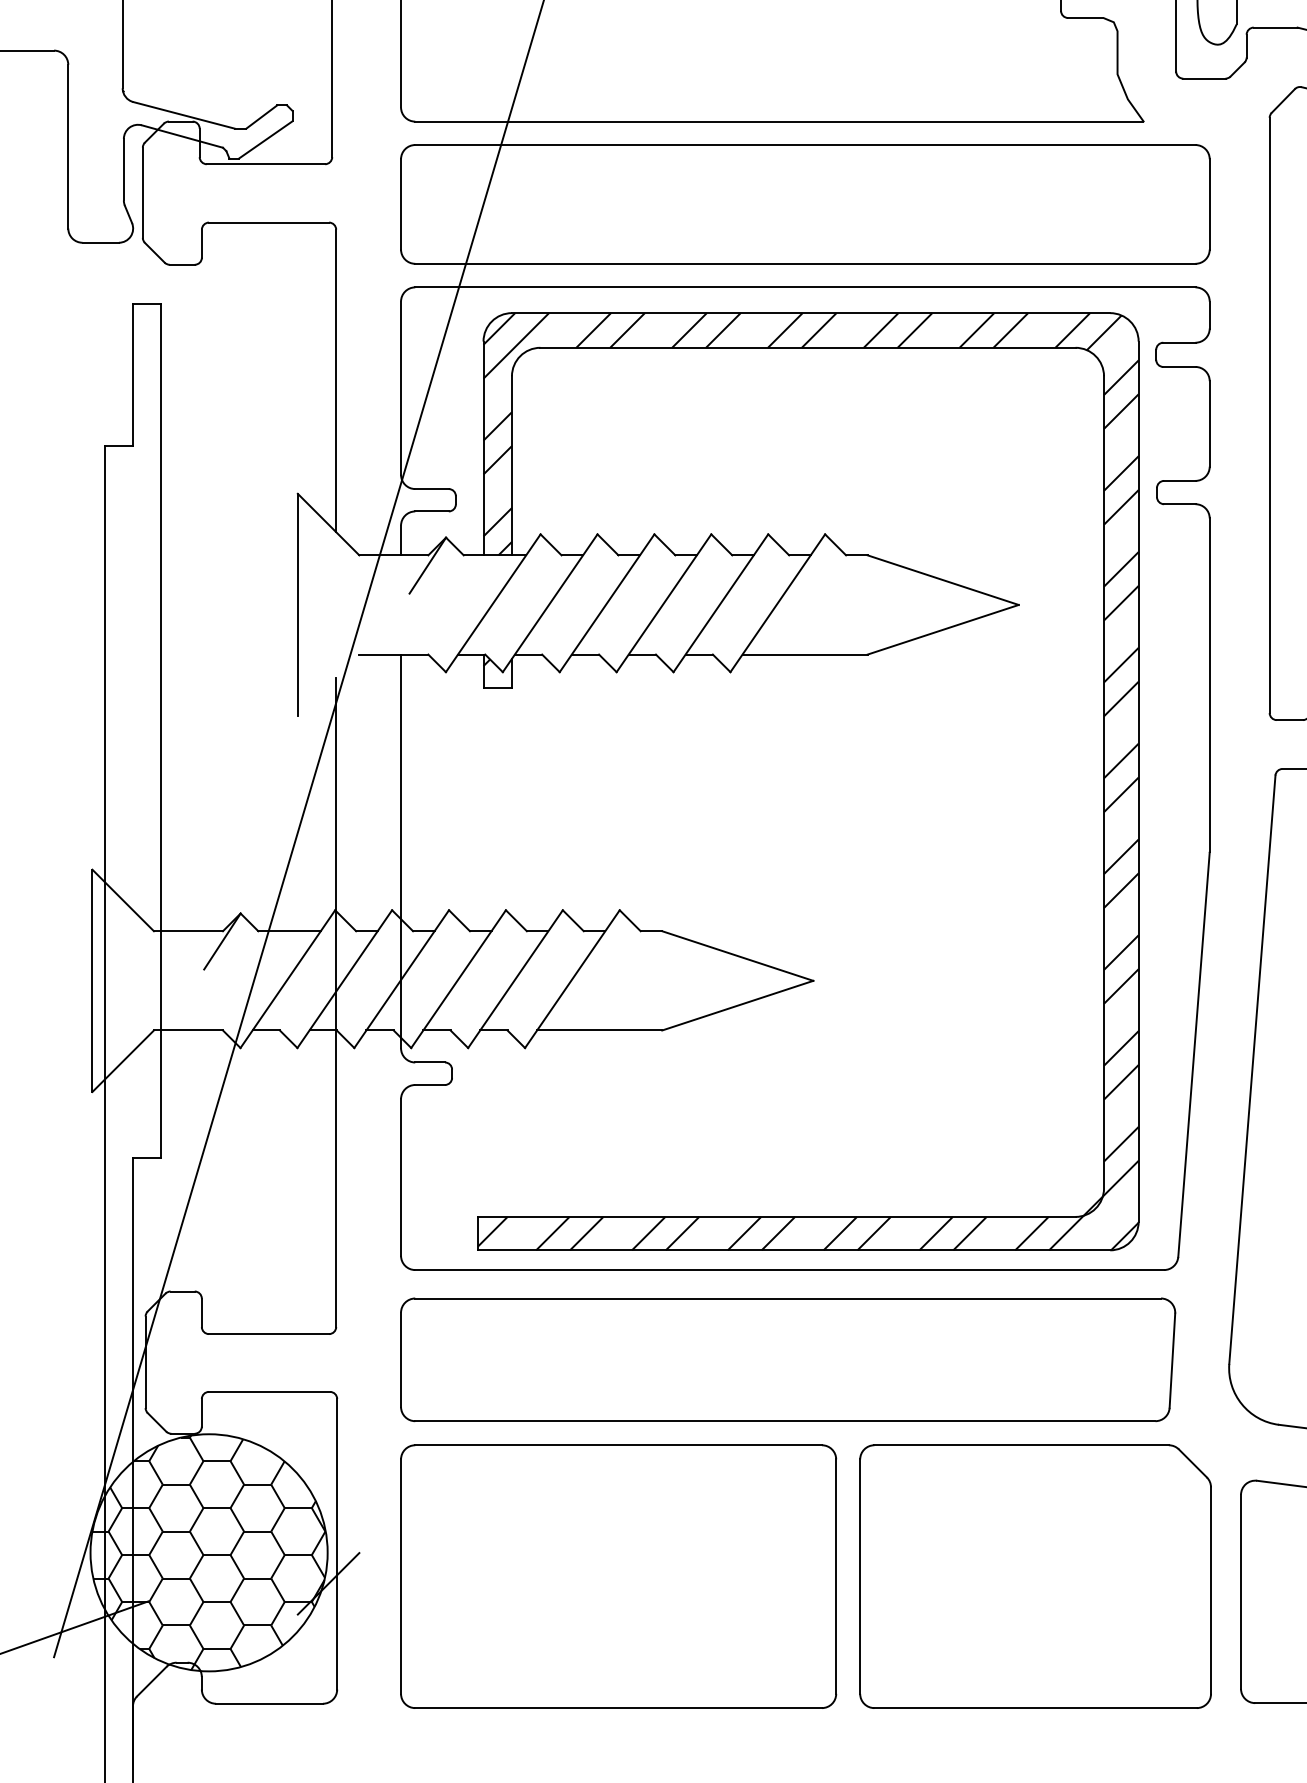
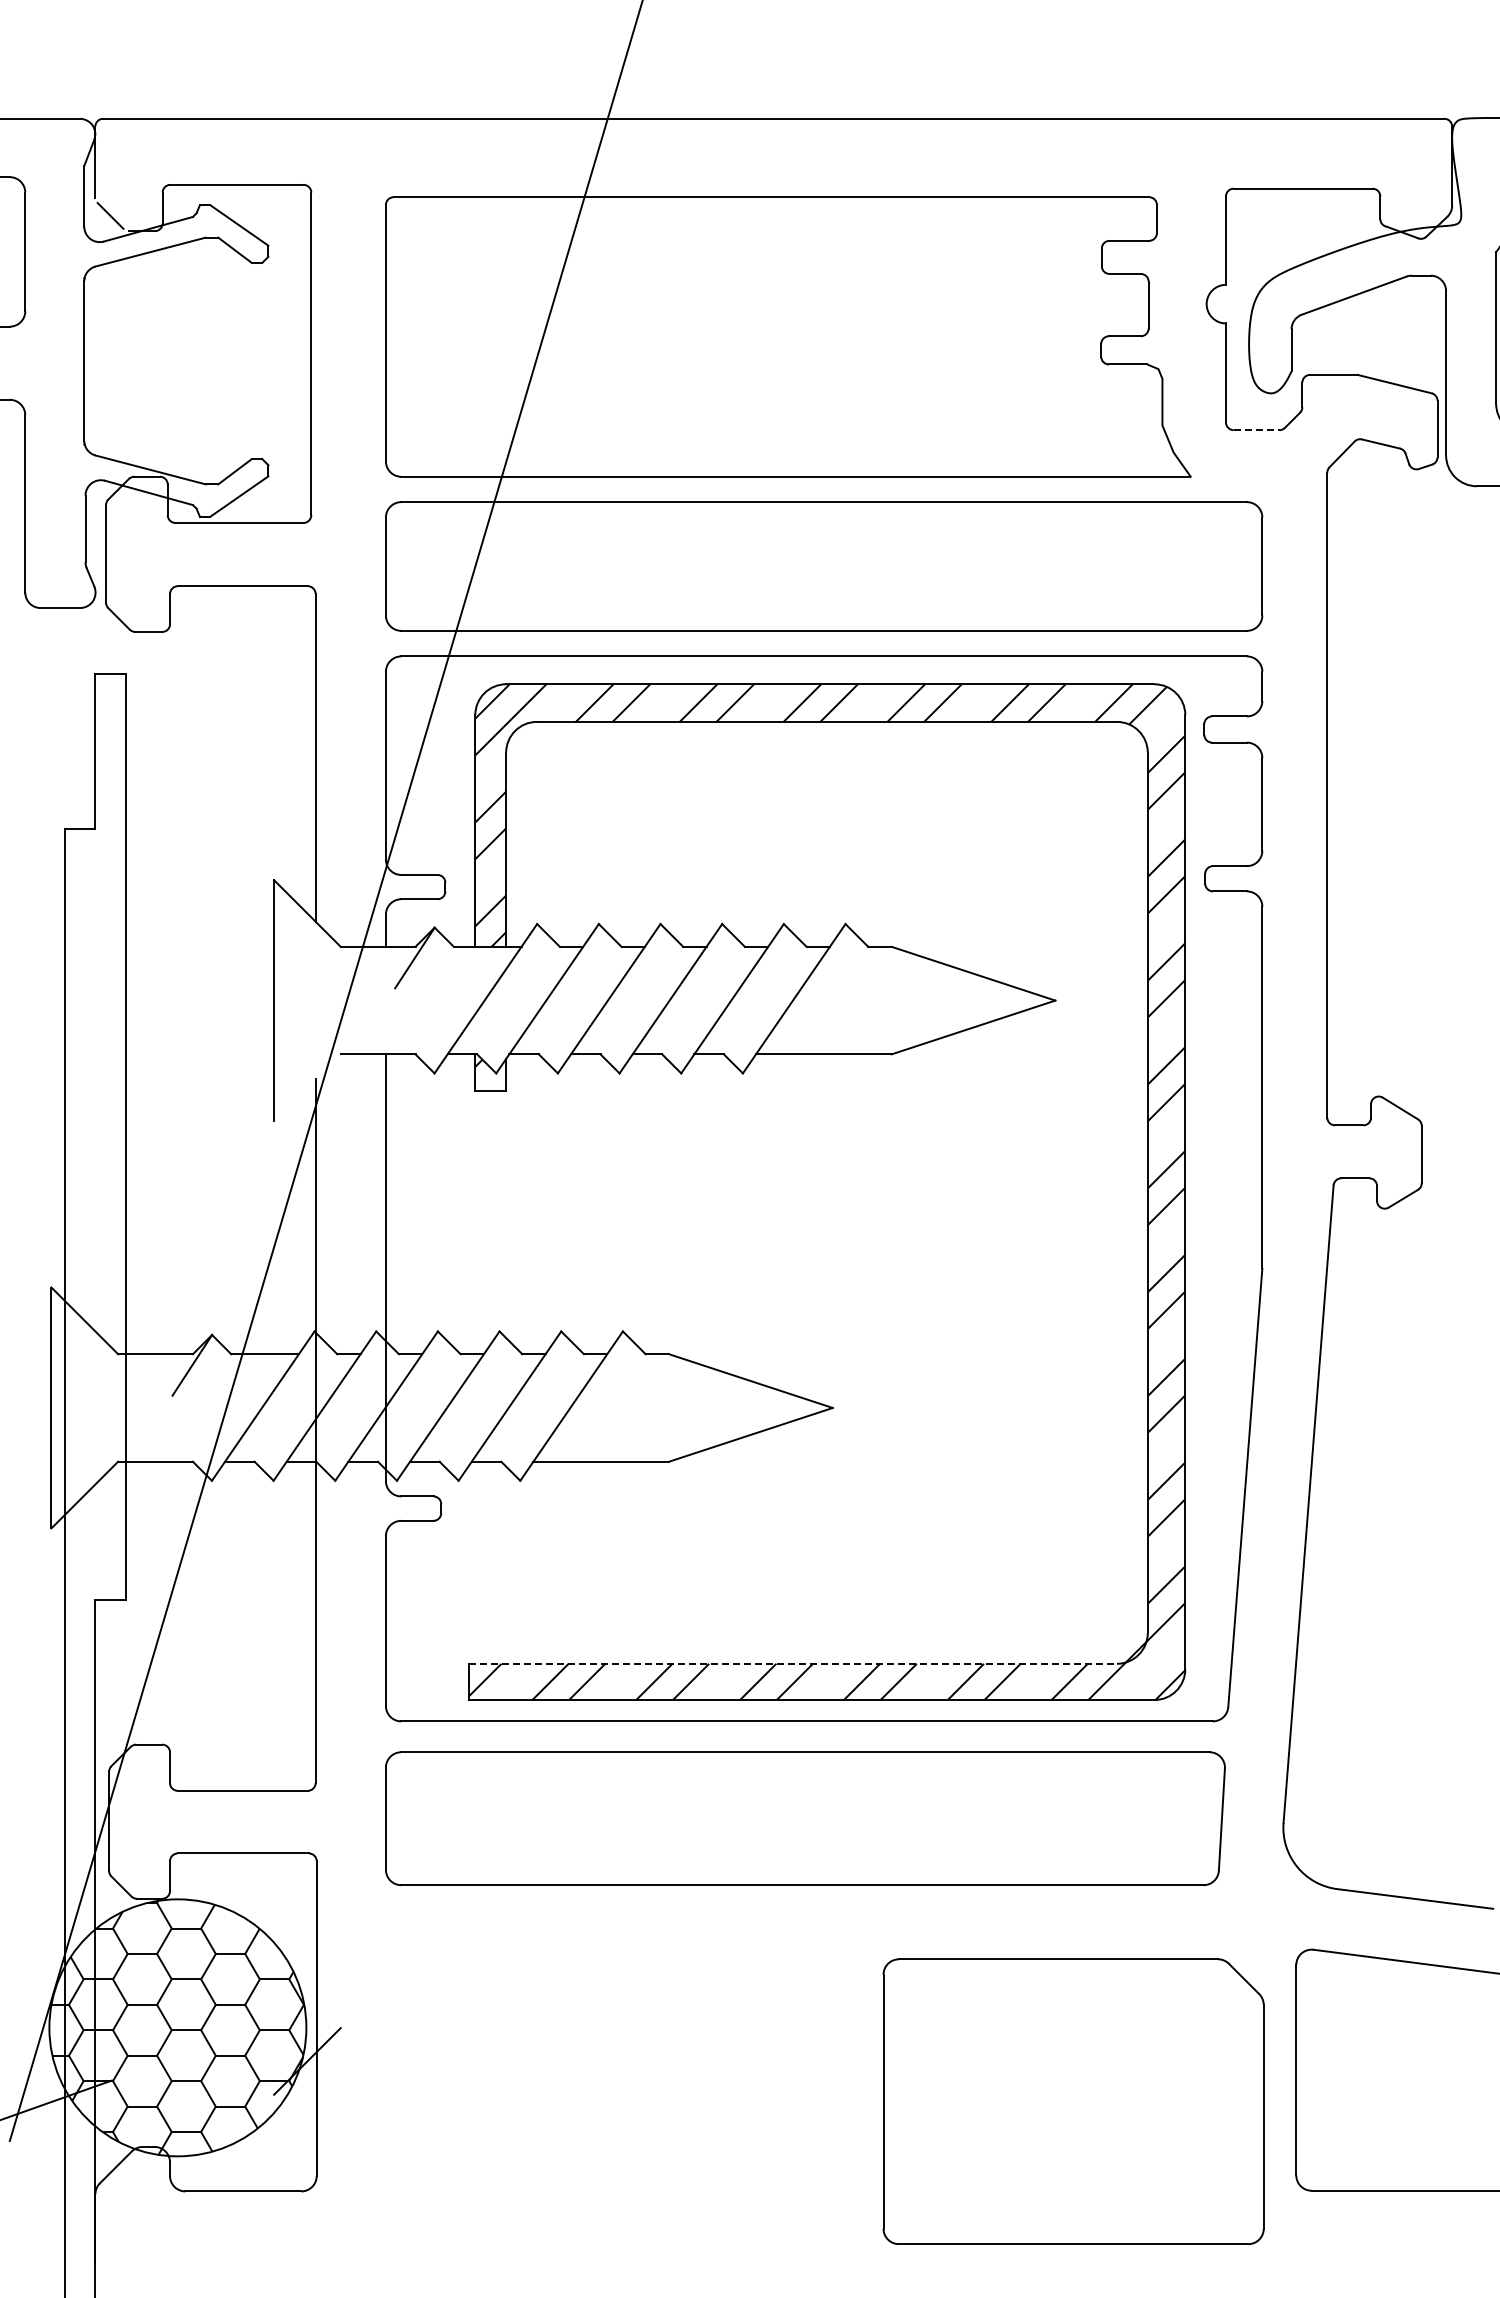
line: (1204, 78) -> (1256, 430), solid -> dashed
line: (777, 1216) -> (793, 1663), solid -> dashed
part: (618, 1576) -> (621, 2053), removed
part: (1035, 1576) -> (1073, 2101), moved

